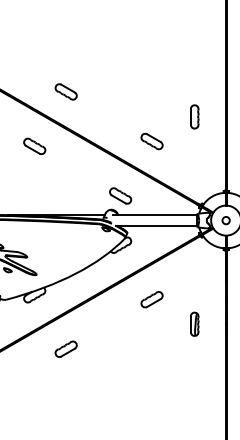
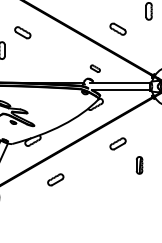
part: (34, 145) -> (22, 32), moved
part: (120, 195) -> (95, 68), size x0.6
part: (194, 323) -> (139, 164), moved

